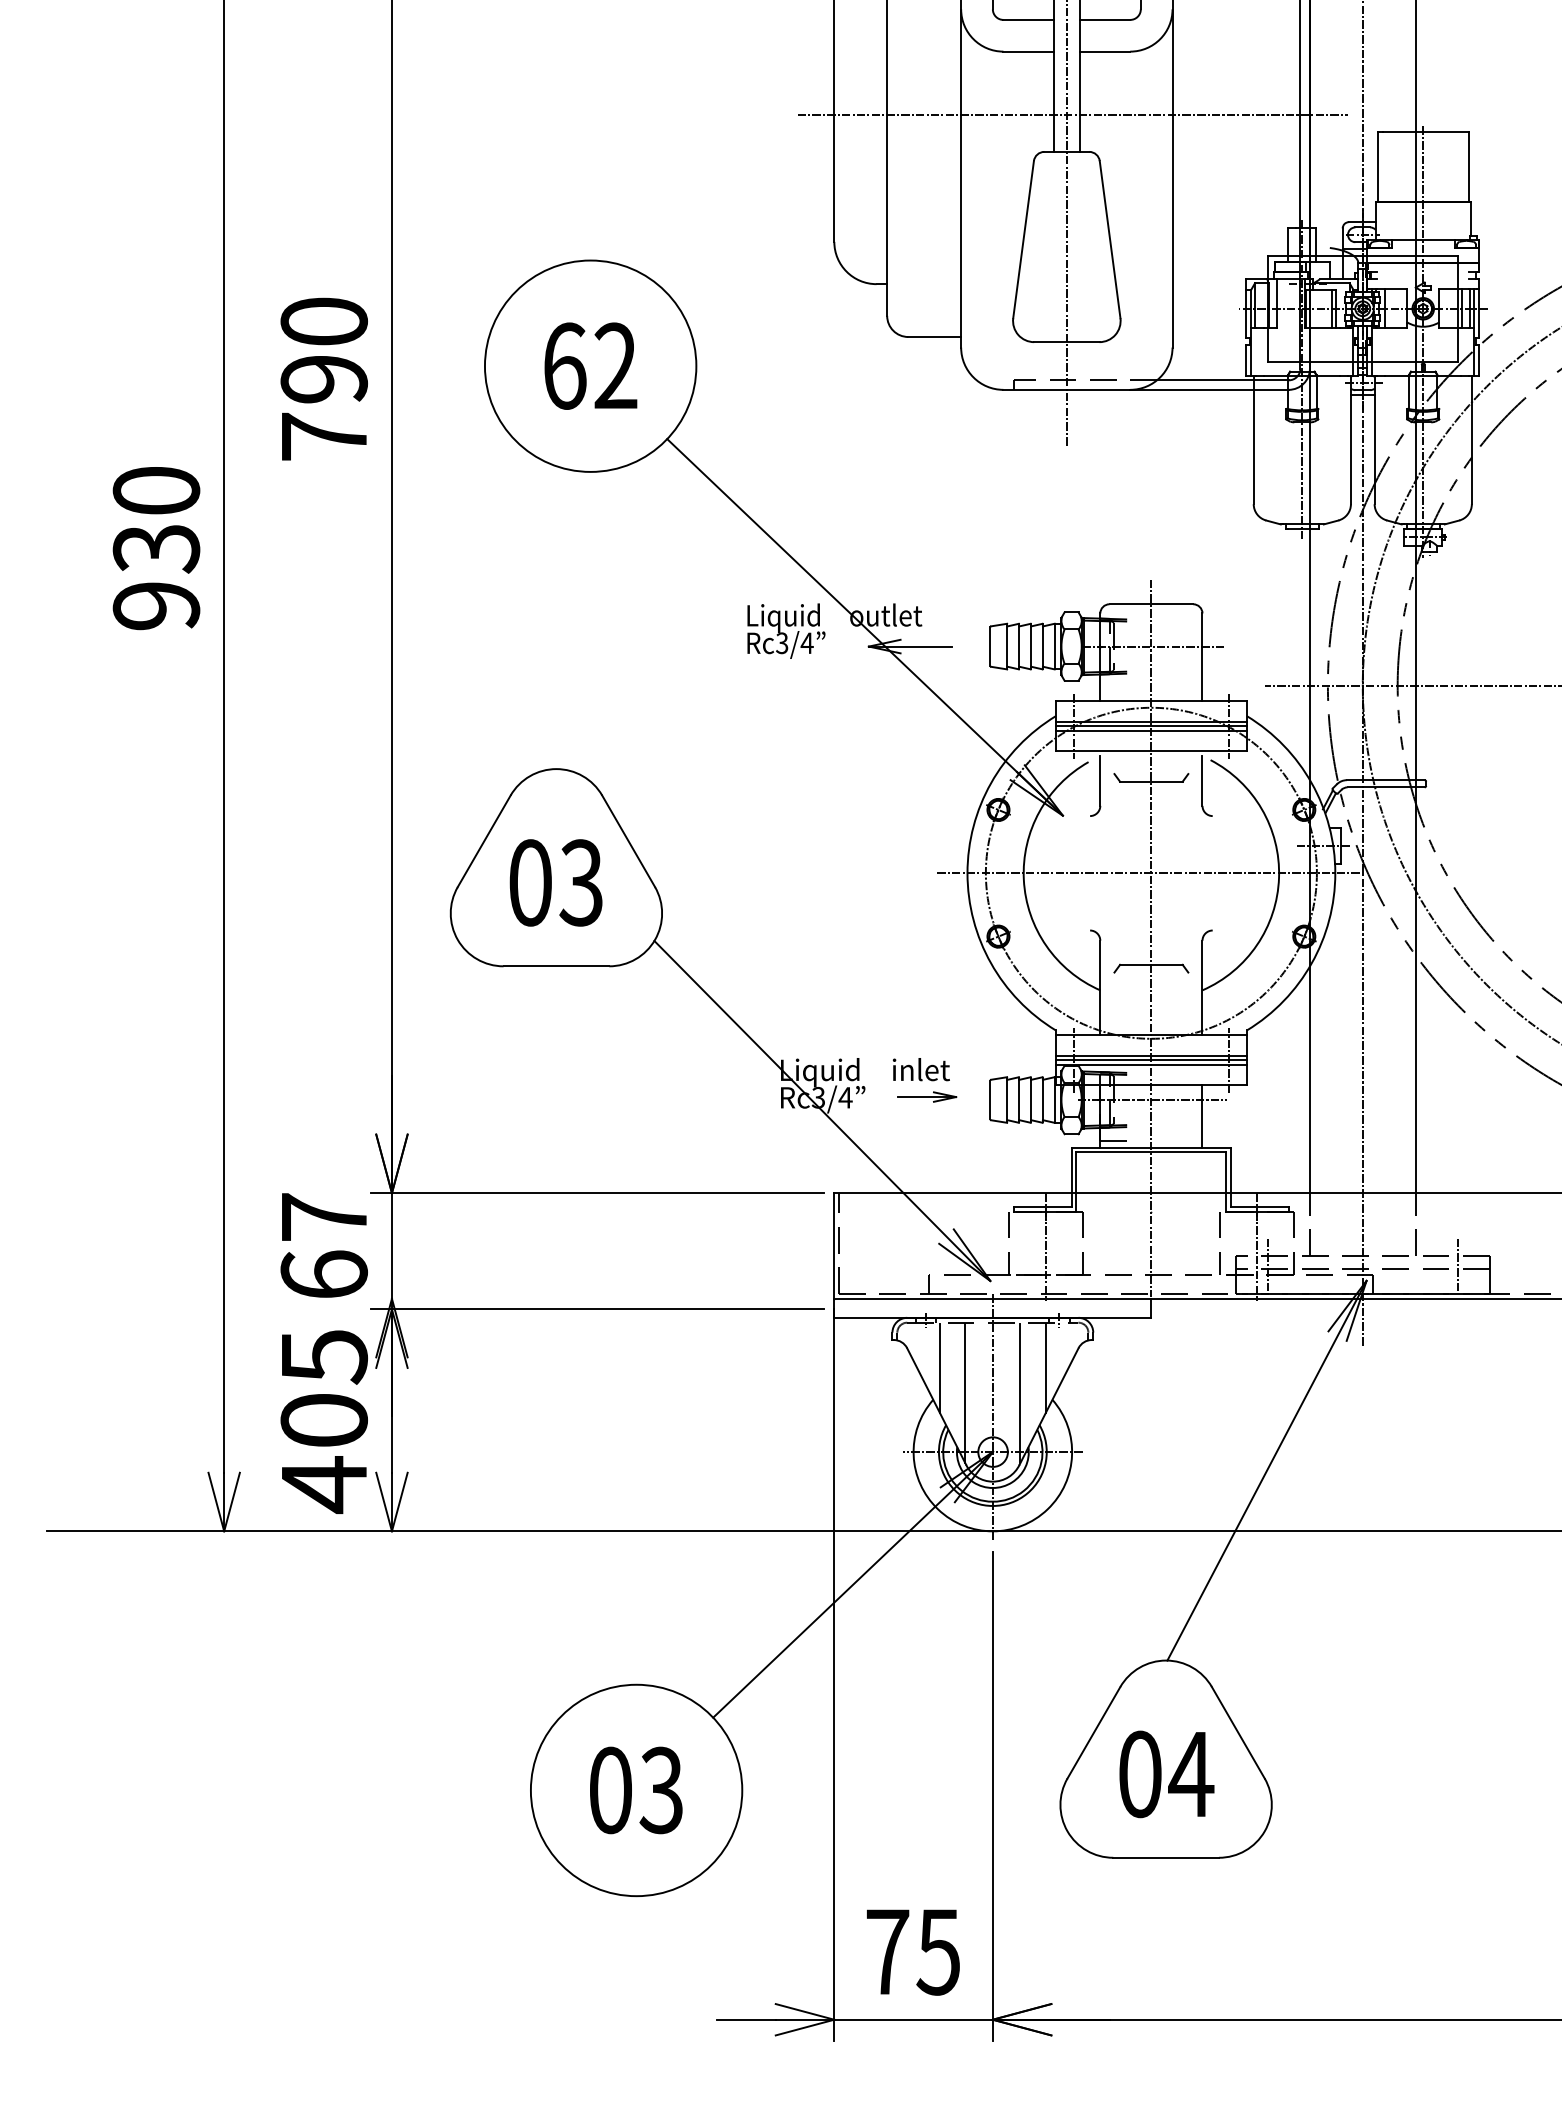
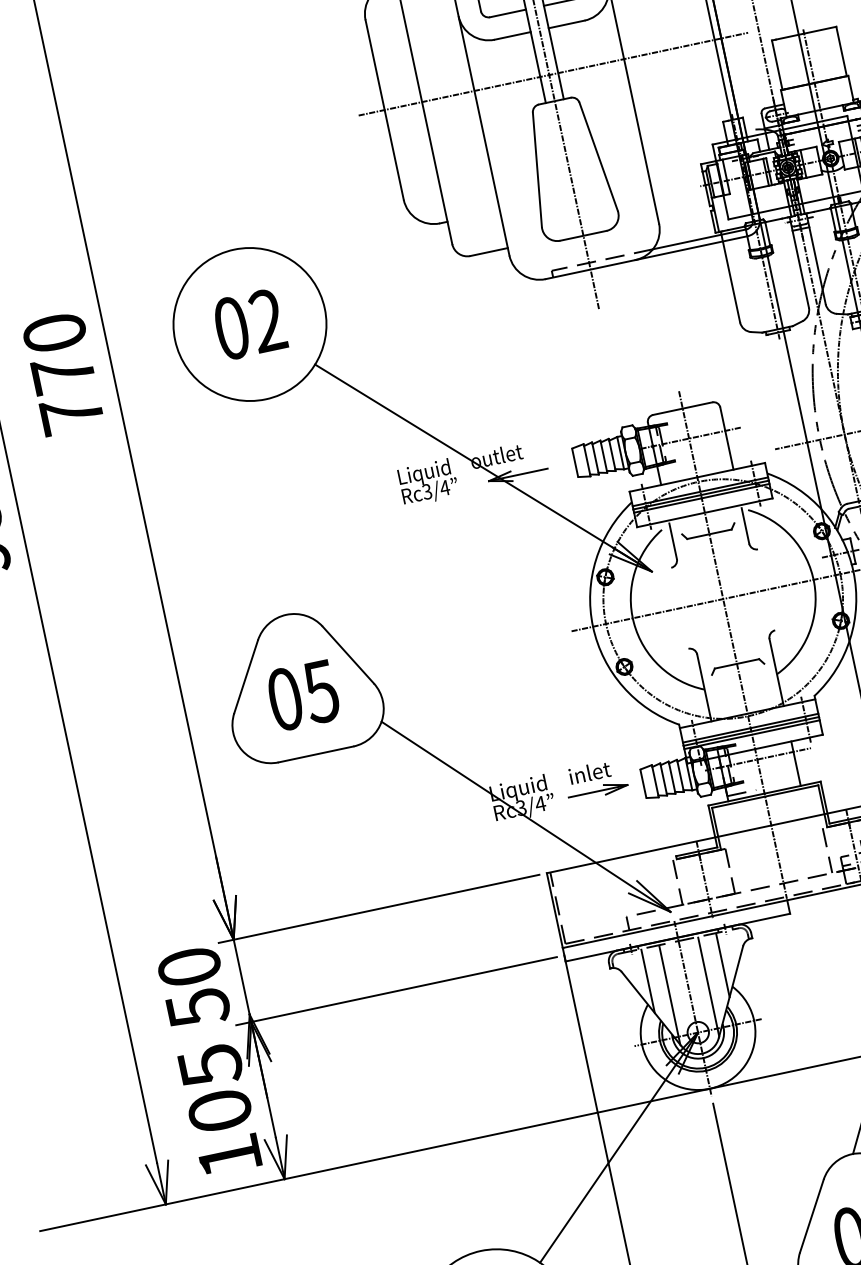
text: (565, 365) -> (232, 327), 62 -> 02
text: (323, 379) -> (62, 374), 790 -> 770
text: (580, 882) -> (320, 691), 03 -> 05
part: (927, 1096) -> (598, 790), size x1.43
text: (324, 1246) -> (194, 987), 67 -> 50
text: (324, 1485) -> (229, 1156), 405 -> 105

